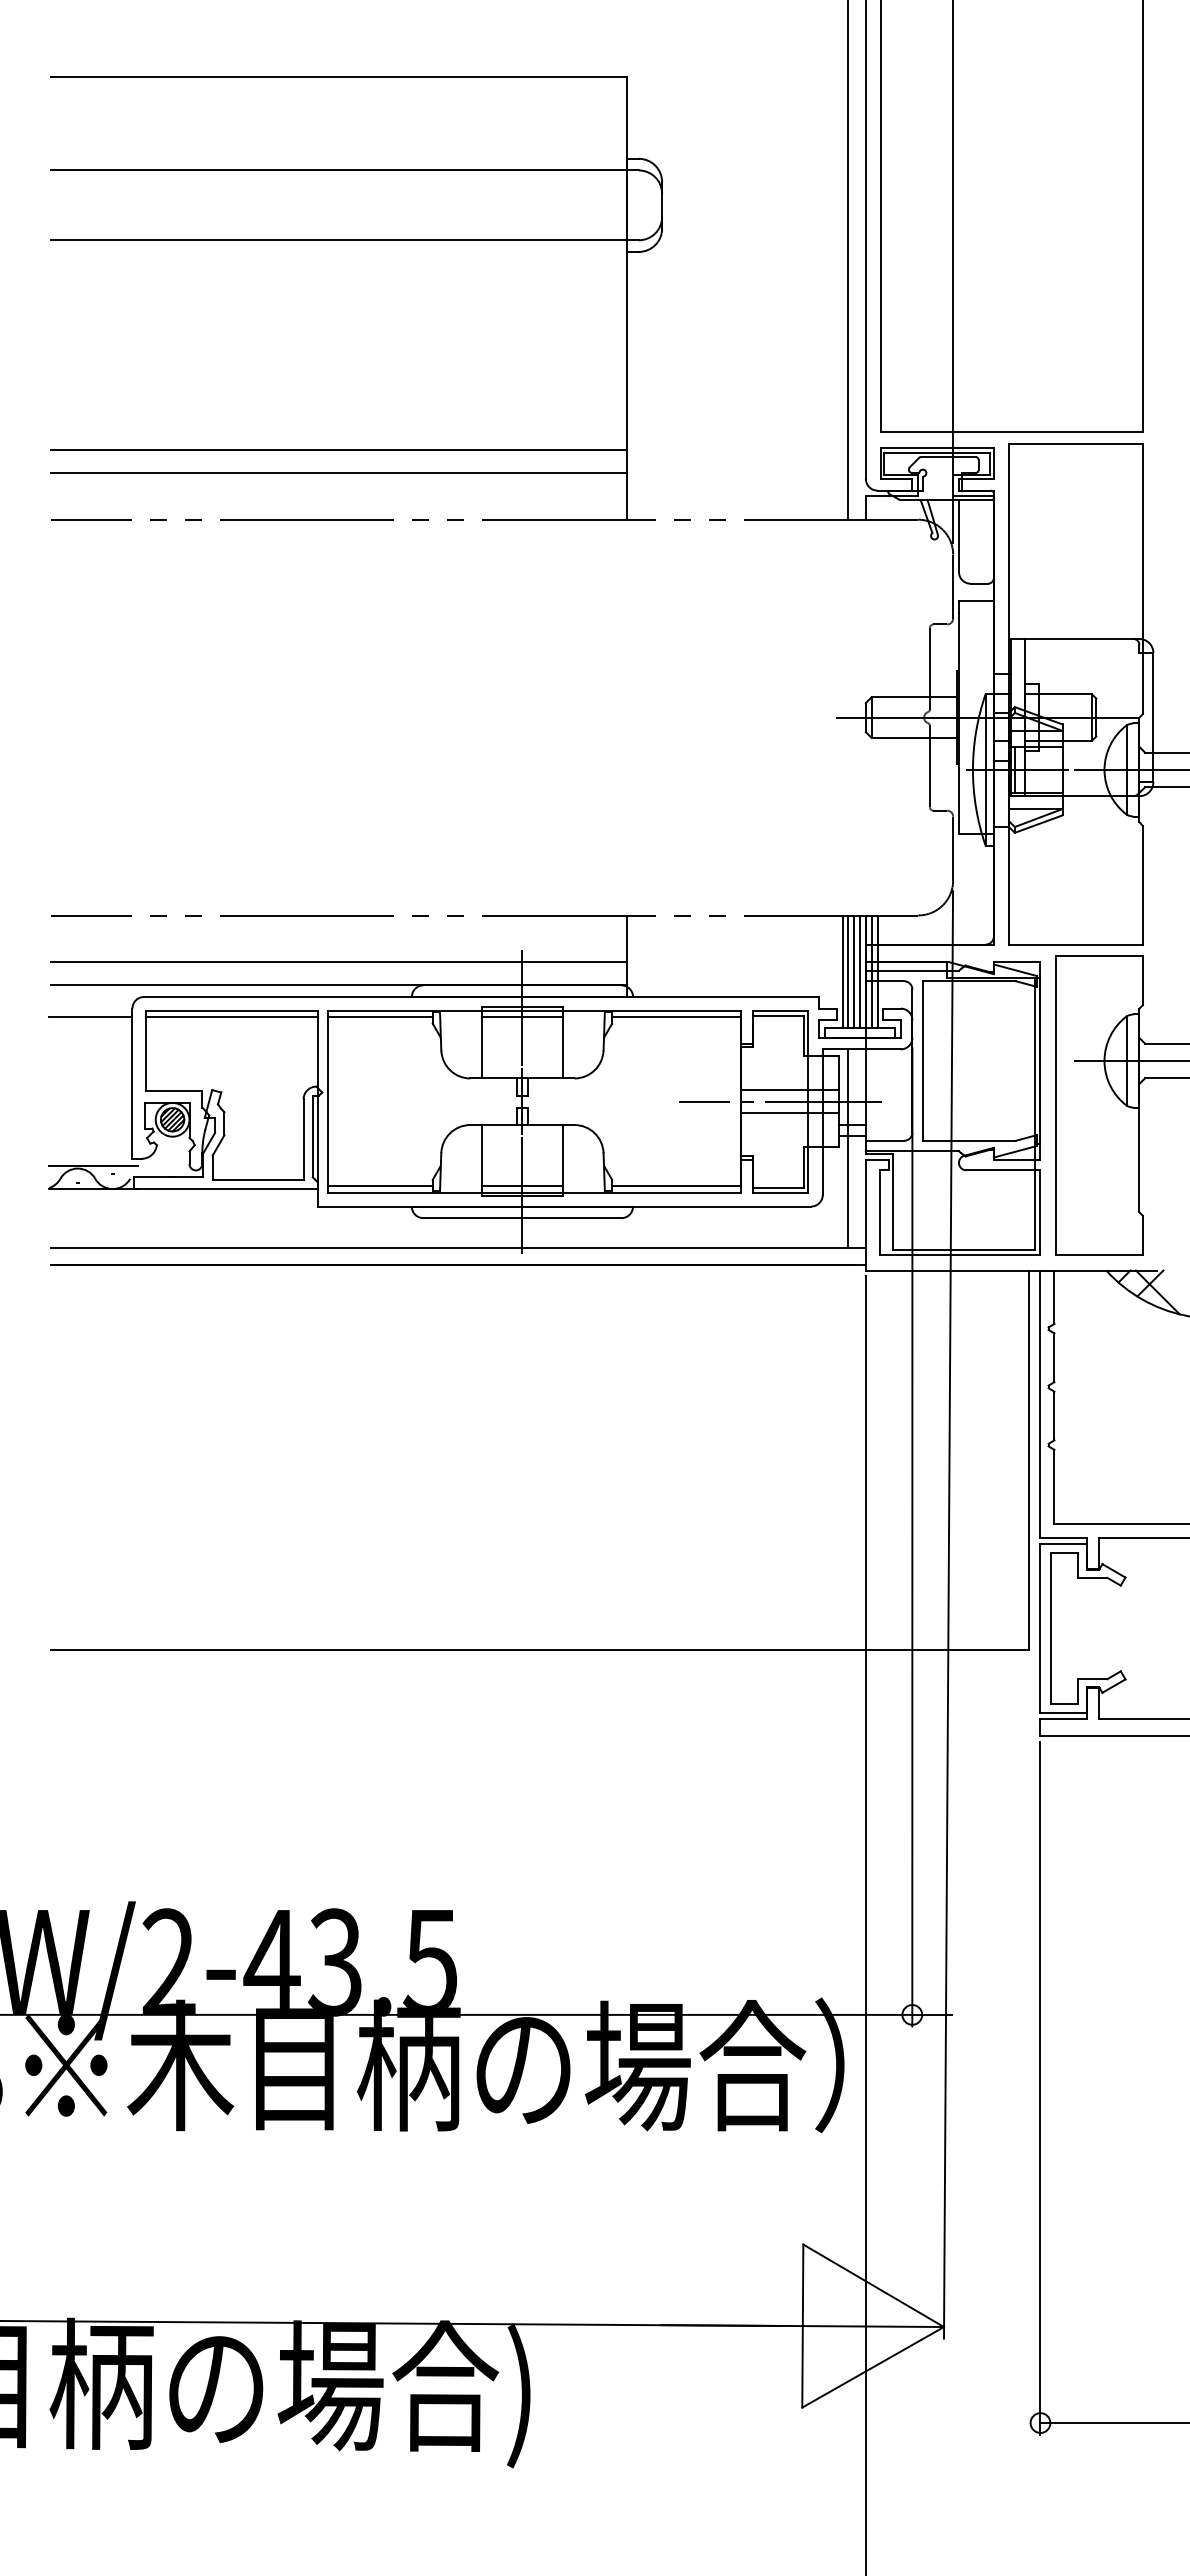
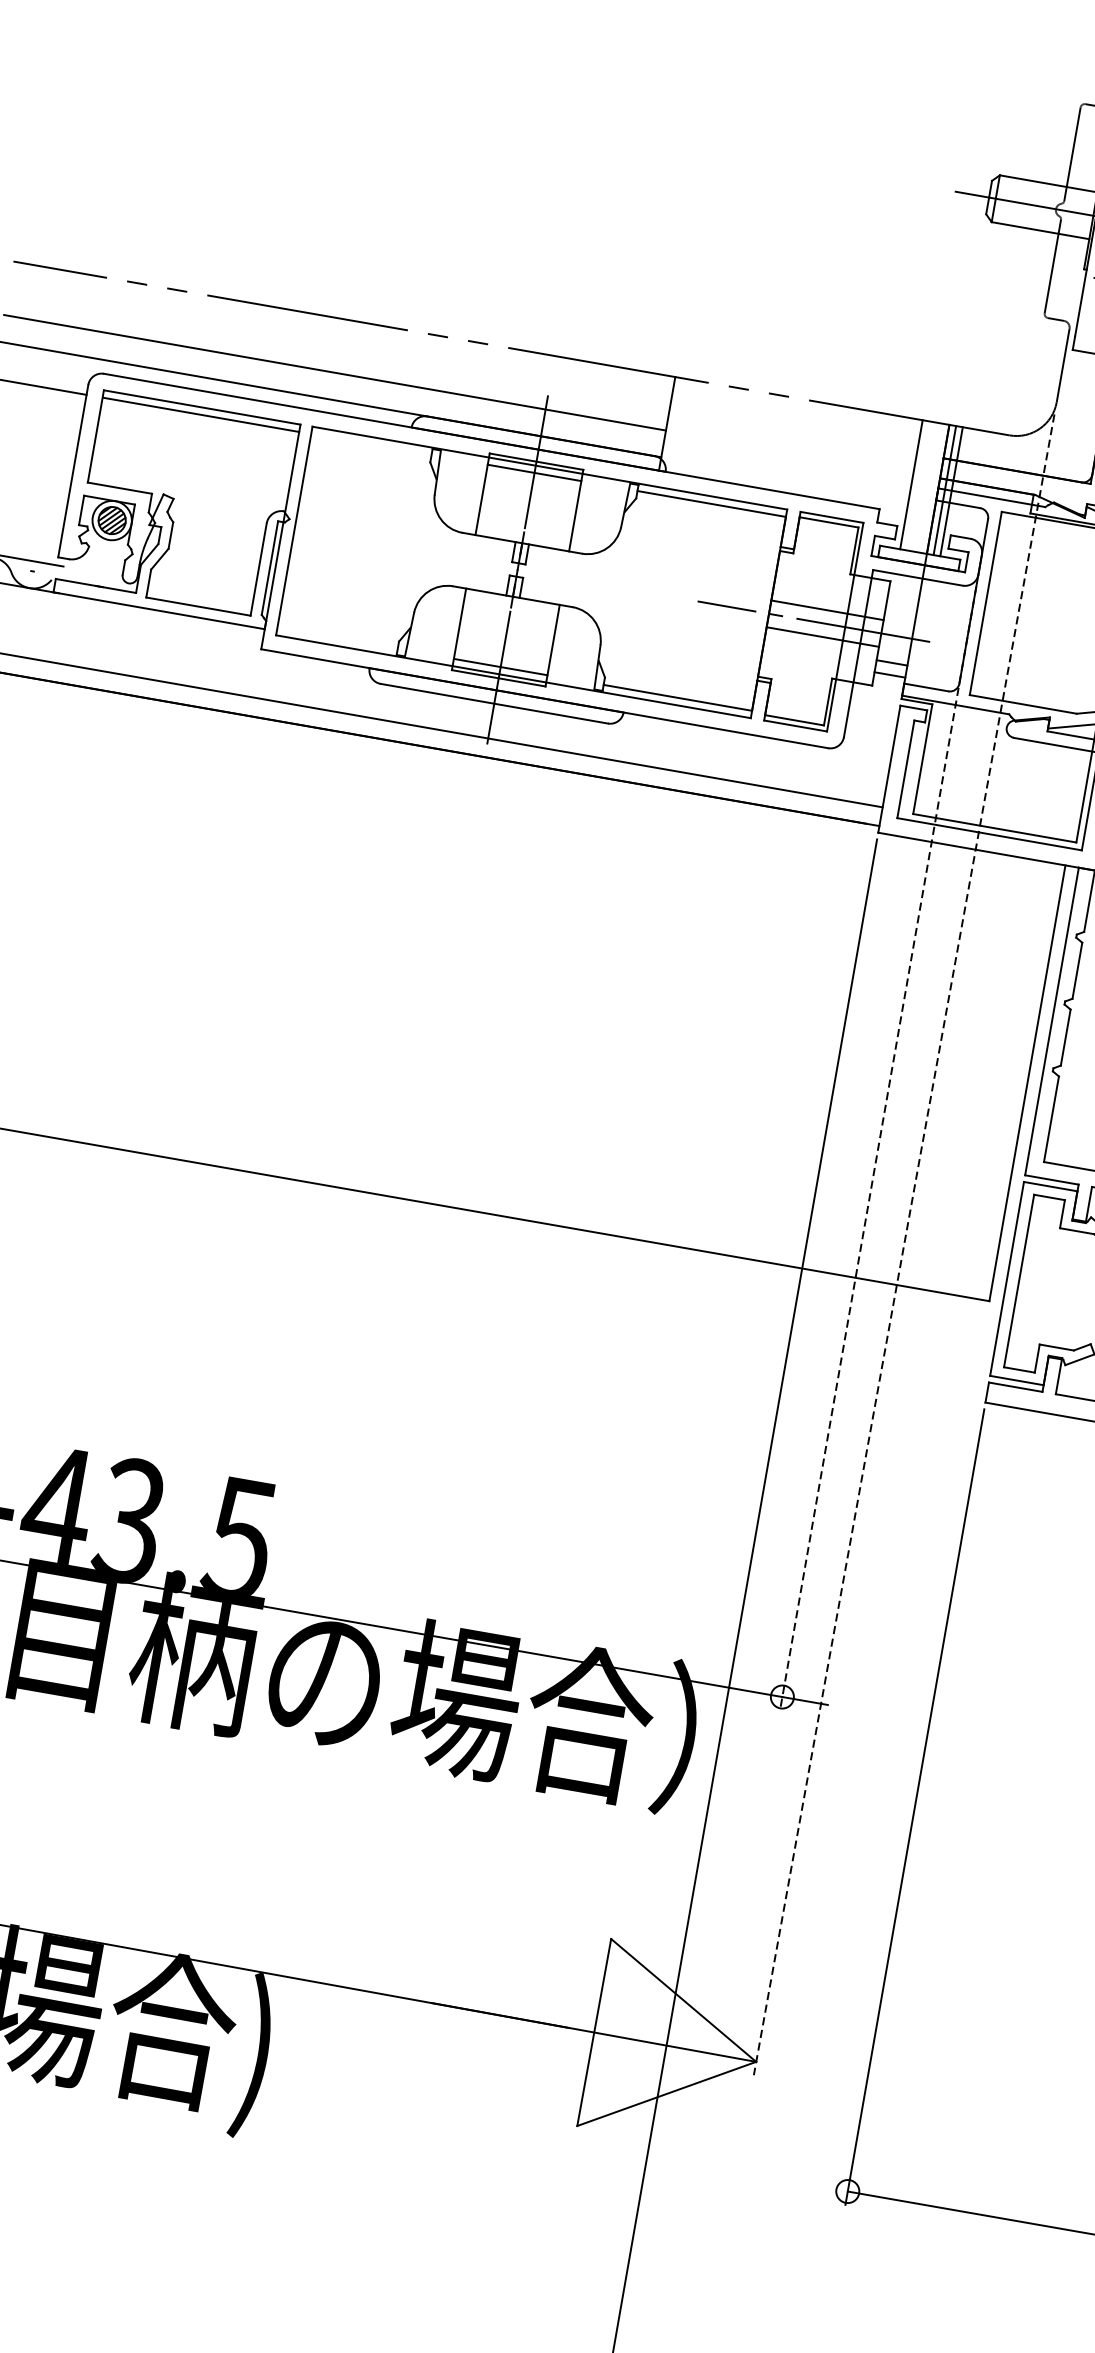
line: (848, 971) -> (918, 485), removed
line: (854, 971) -> (925, 486), removed
line: (860, 971) -> (932, 488), removed
line: (380, 1017) -> (371, 444), removed
line: (848, 1148) -> (882, 689), removed
line: (380, 1186) -> (337, 638), removed
line: (912, 1537) -> (878, 1148), solid -> dashed
line: (948, 1614) -> (904, 1244), solid -> dashed

